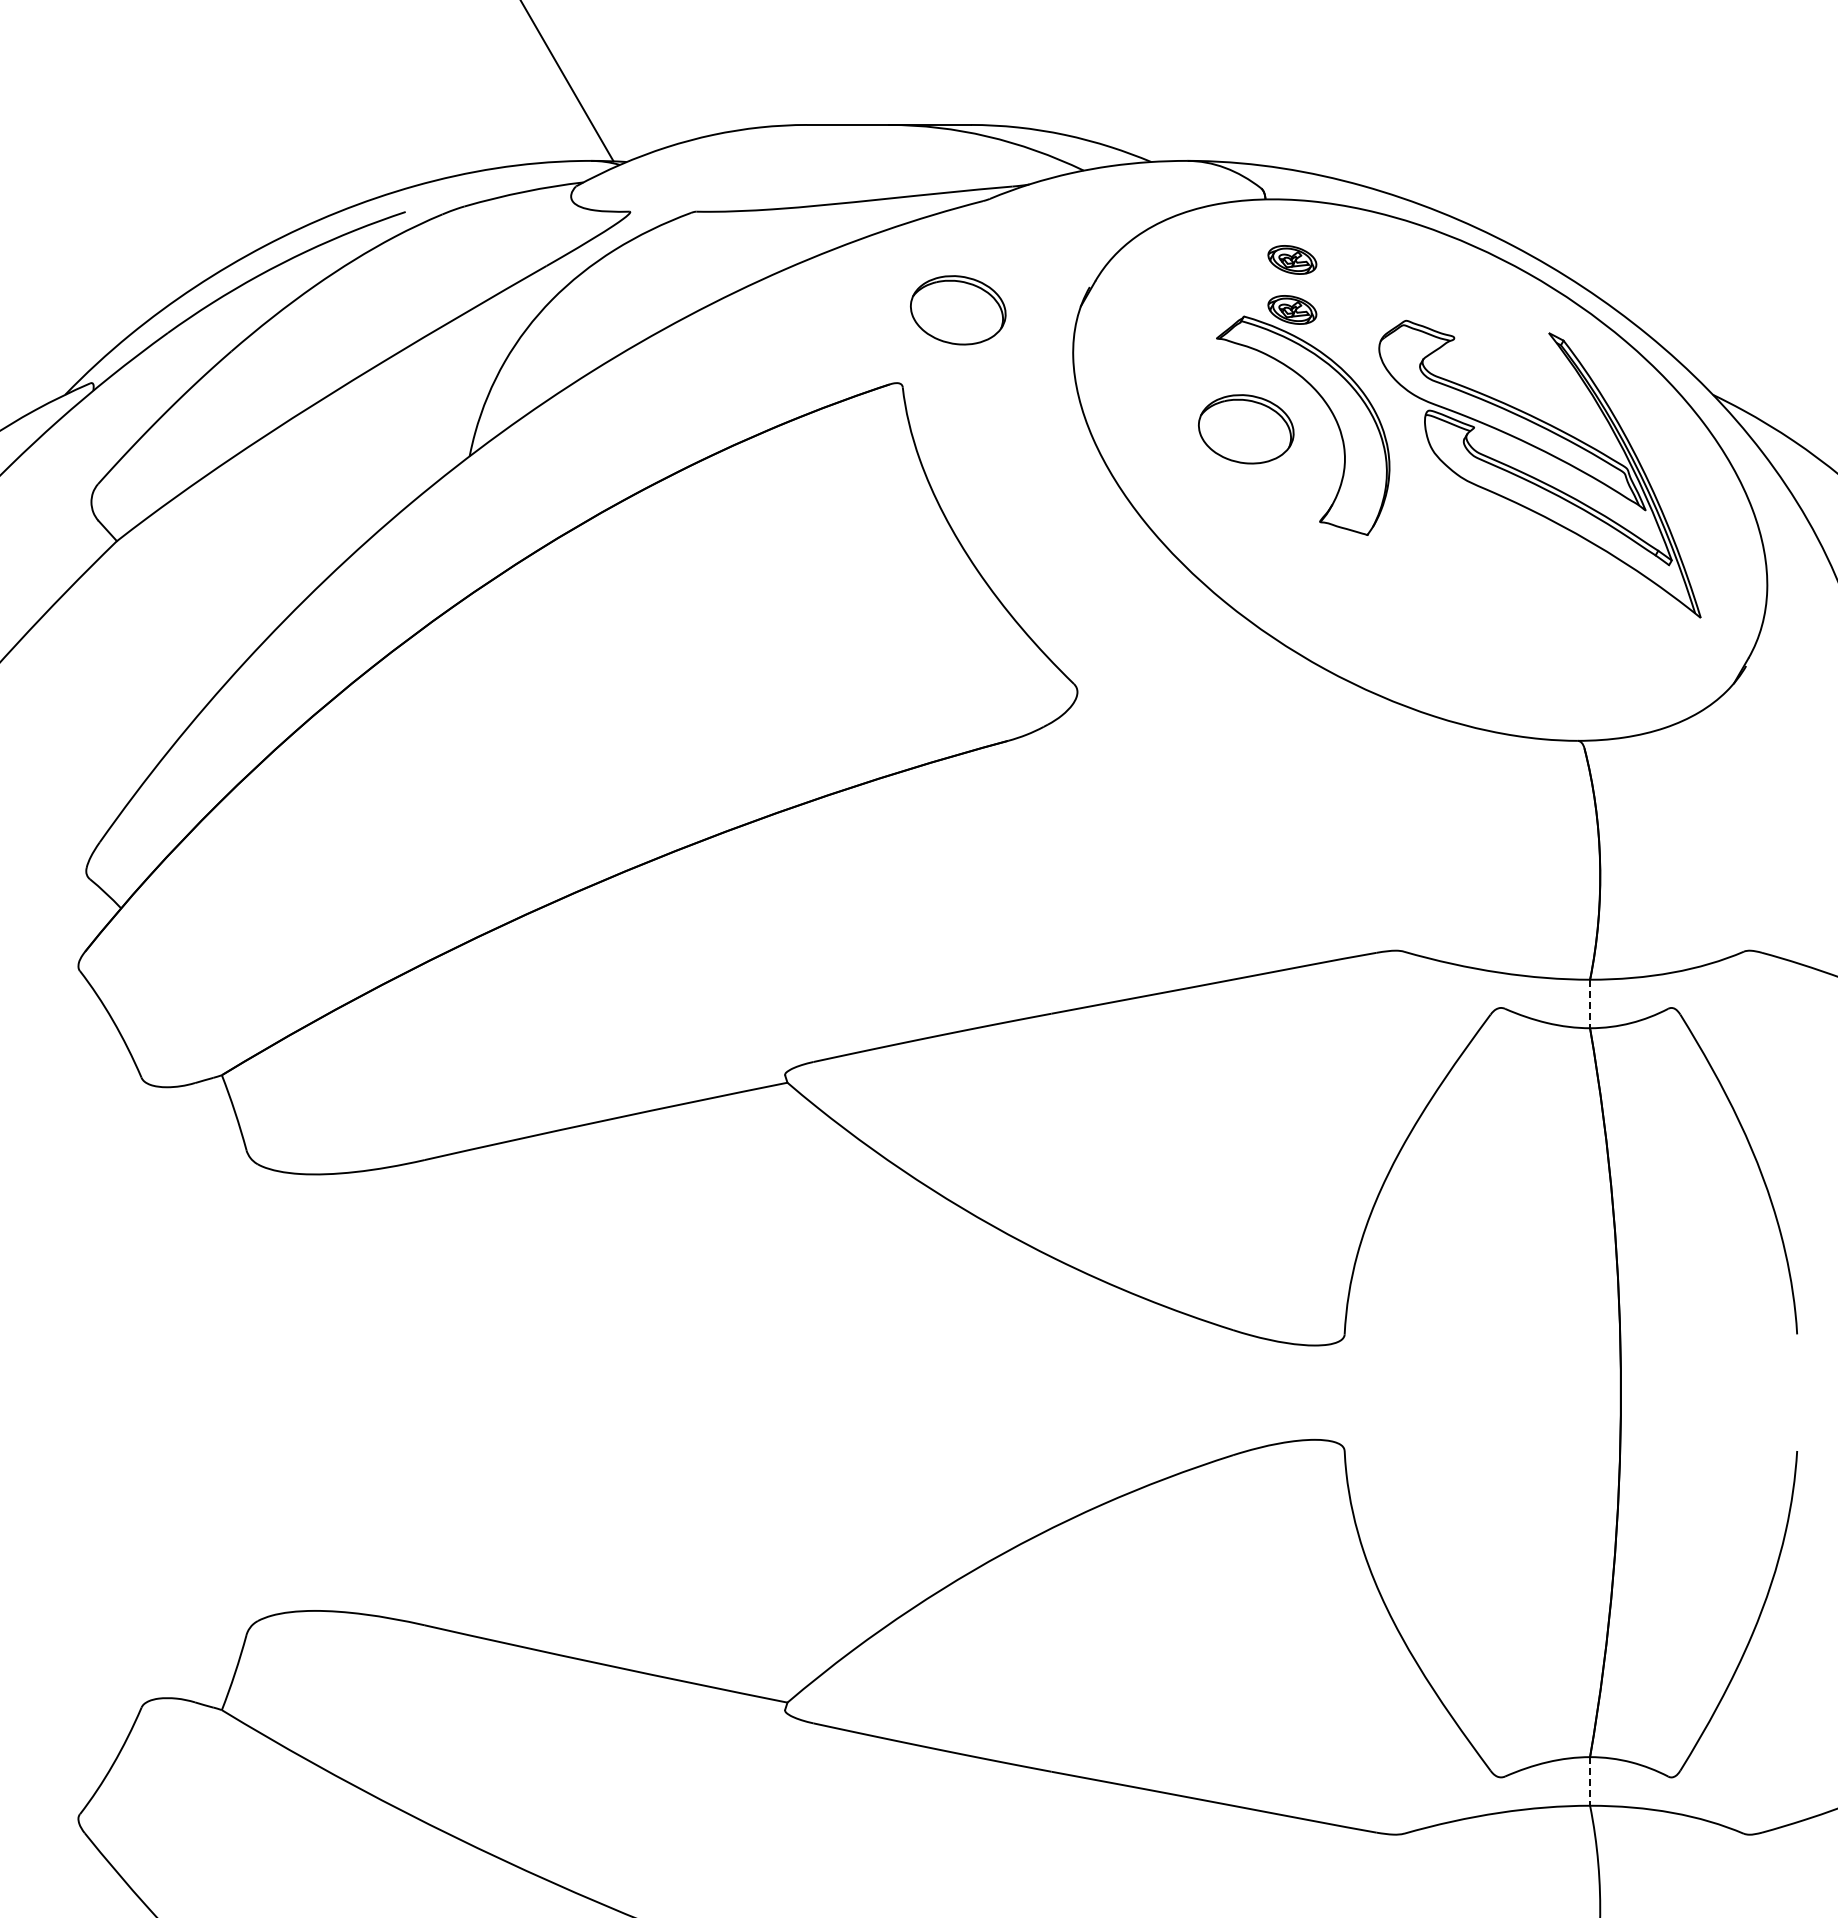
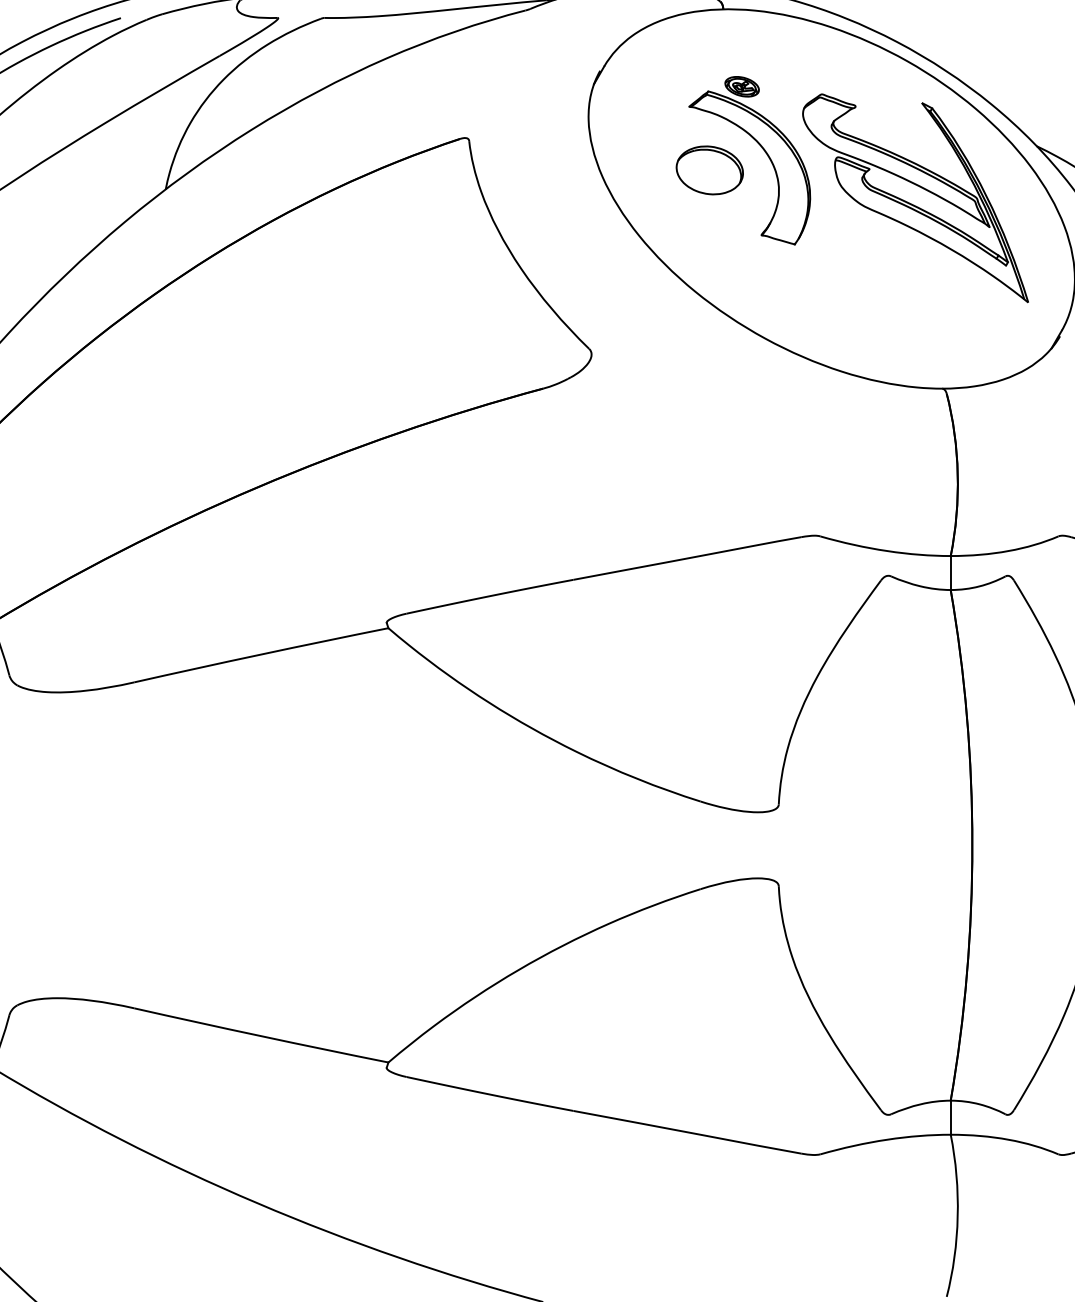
part: (1292, 259) -> (742, 51), removed
part: (958, 310) -> (508, 87), removed
line: (1590, 1004) -> (951, 573), dashed -> solid
line: (1590, 1781) -> (951, 1117), dashed -> solid

